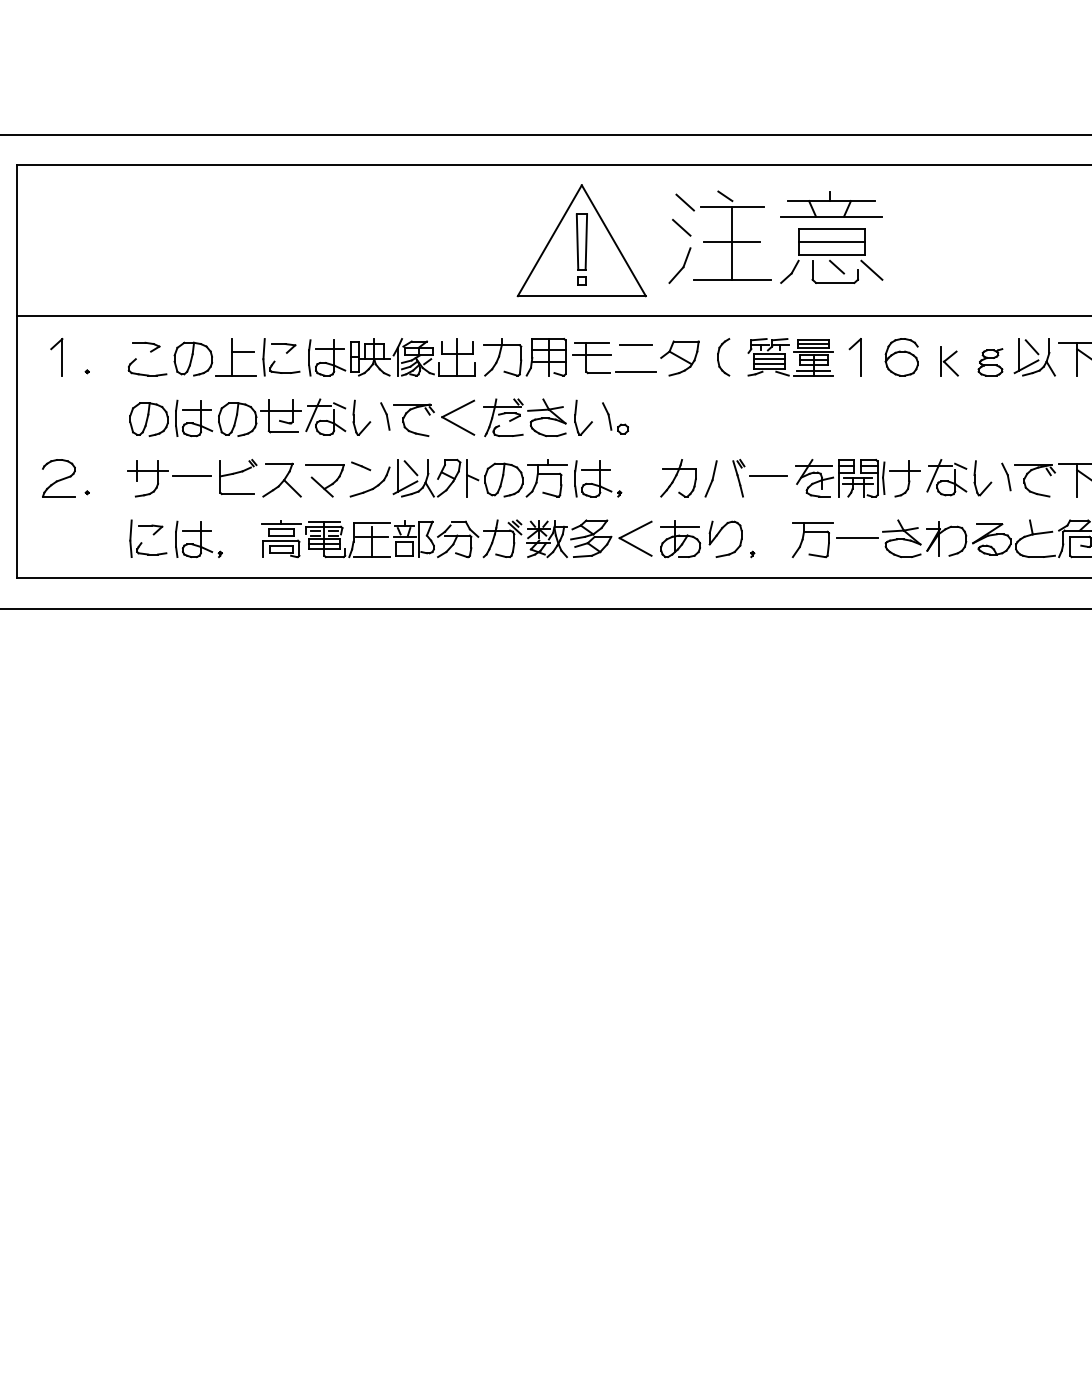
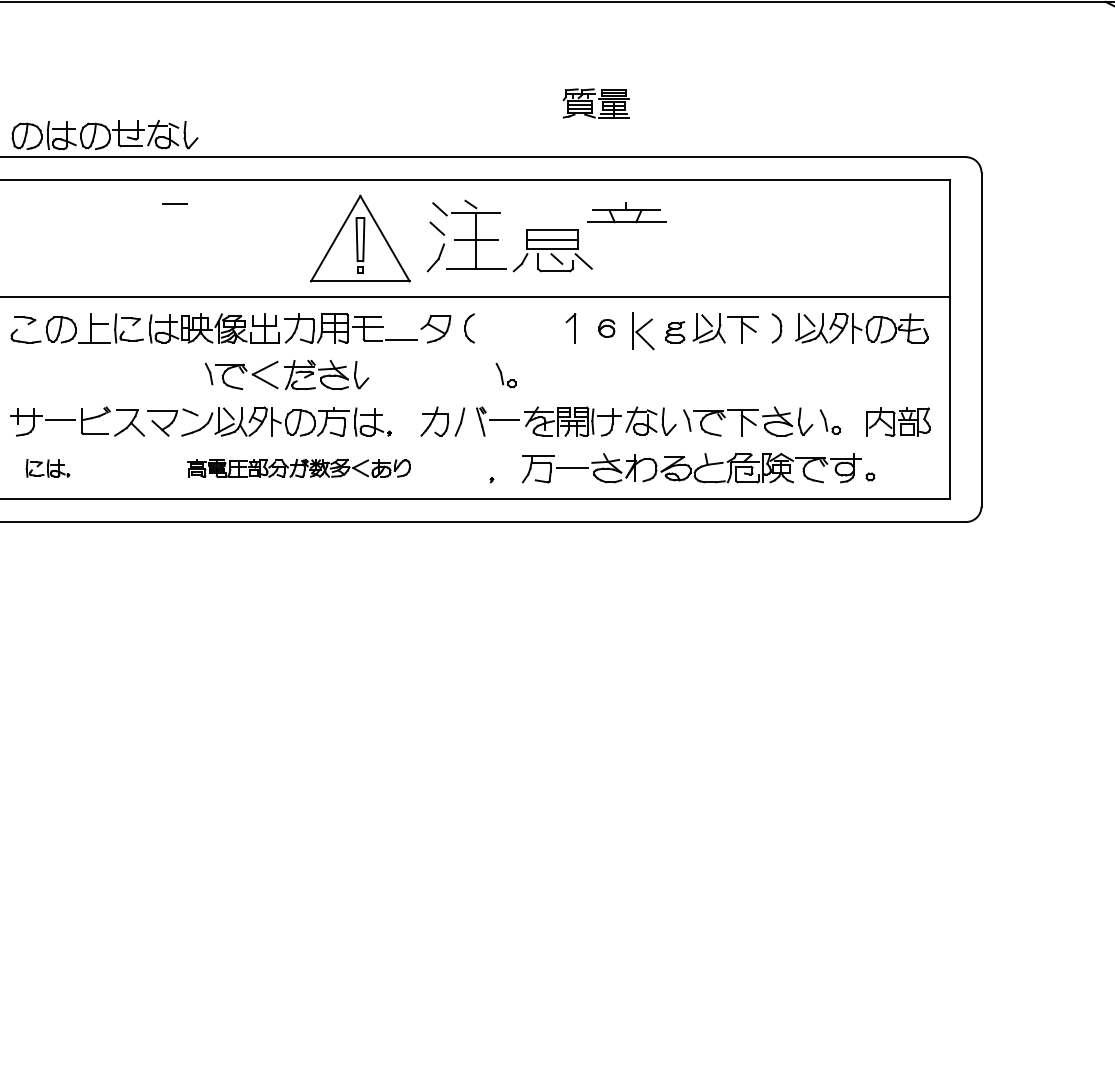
part: (831, 204) -> (626, 212), moved
line: (635, 344) -> (174, 203), moved
part: (789, 357) -> (595, 103), moved
part: (901, 357) -> (606, 328), size x0.6
part: (949, 361) -> (643, 331), size x1.6
part: (249, 418) -> (104, 135), moved
part: (614, 418) -> (505, 375), moved
part: (175, 539) -> (47, 468), size x0.6
part: (501, 539) -> (298, 468), size x0.6

